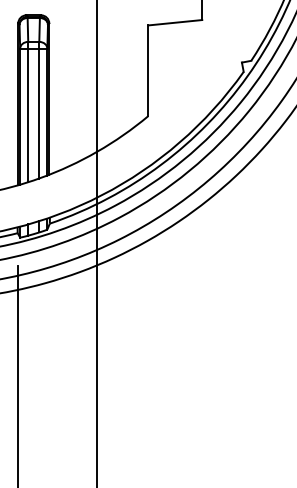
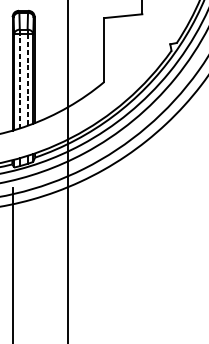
line: (39, 113) -> (27, 80), solid -> dashed
line: (28, 115) -> (19, 81), solid -> dashed

